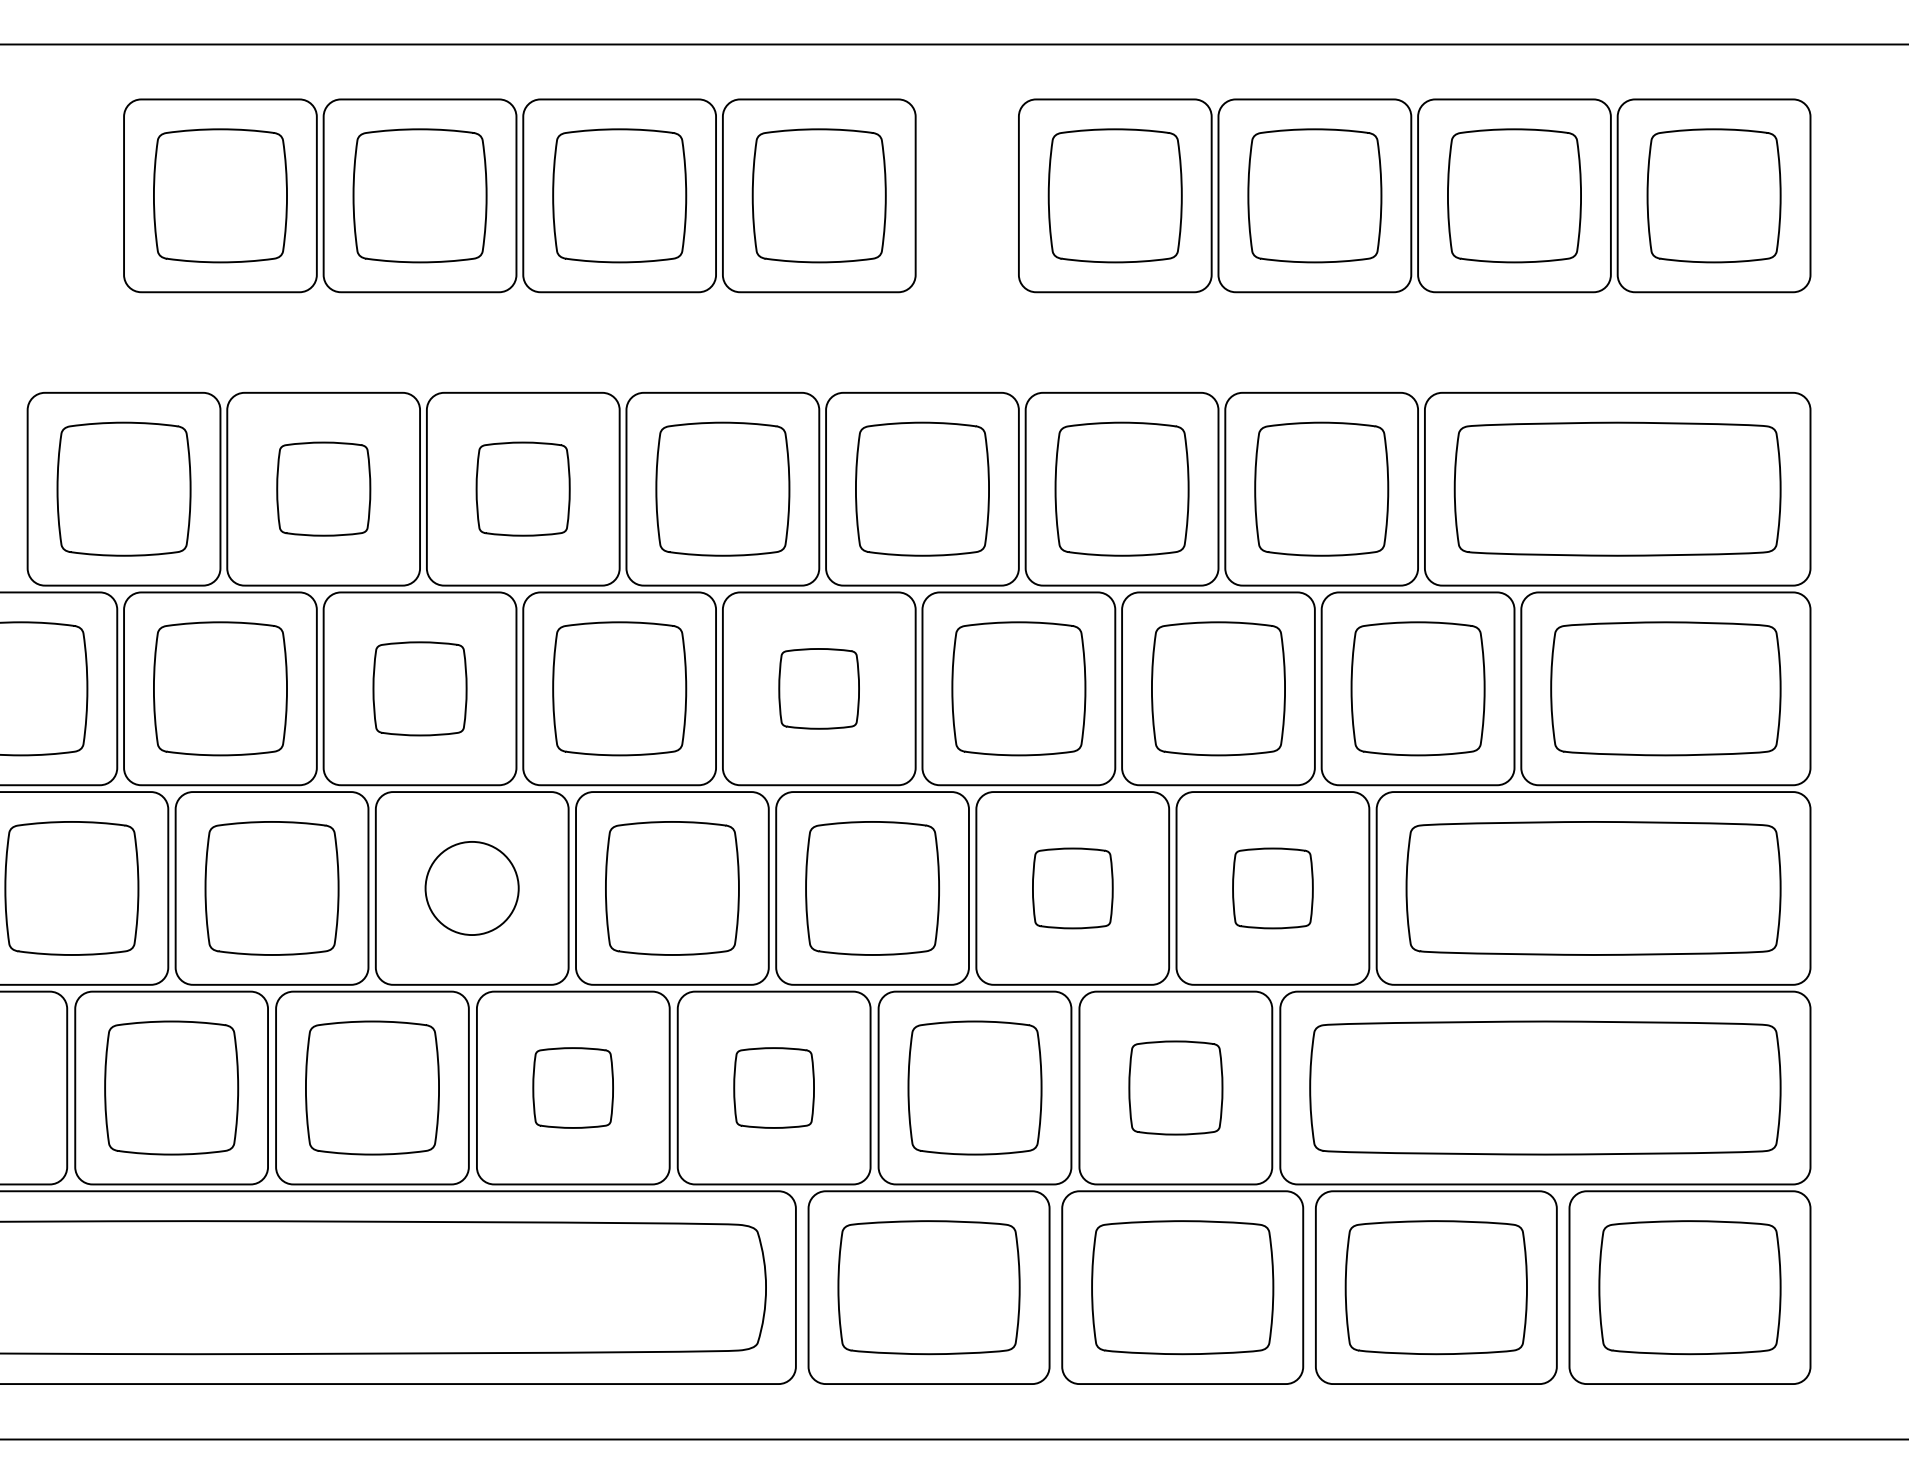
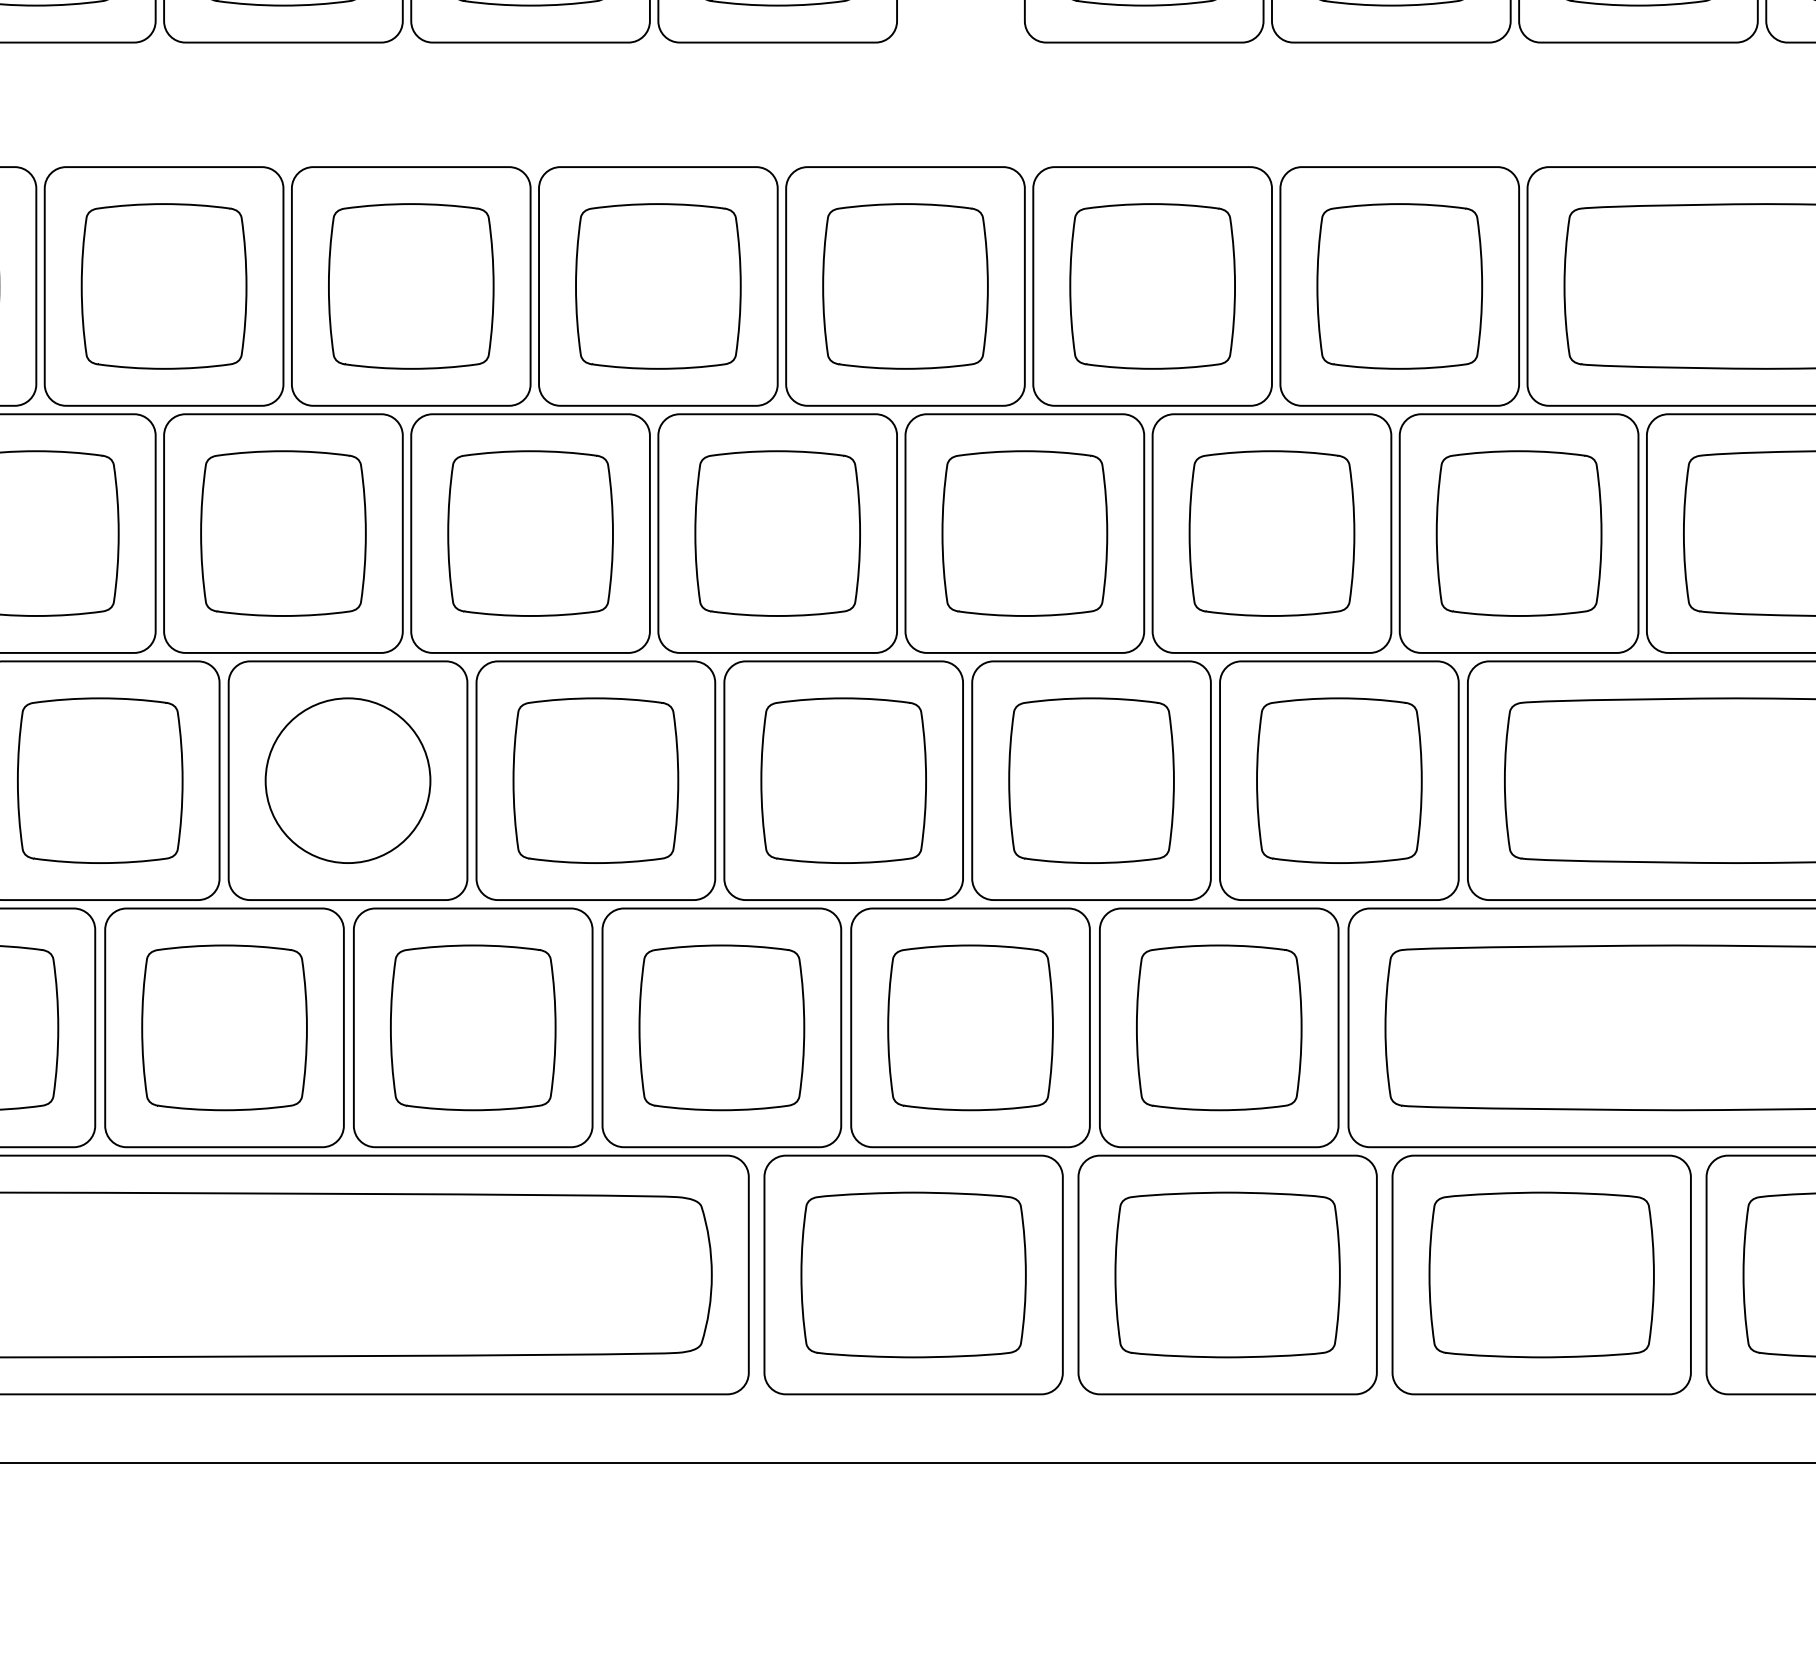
part: (323, 488) -> (163, 285), size x1.43
part: (522, 488) -> (410, 285), size x1.43
part: (419, 688) -> (282, 533), size x1.43
part: (818, 688) -> (776, 533), size x1.67
part: (471, 888) -> (347, 780), size x1.43
part: (1072, 888) -> (1091, 780), size x1.67
part: (1272, 888) -> (1338, 780), size x1.67
part: (572, 1087) -> (472, 1027), size x1.67
part: (773, 1087) -> (721, 1027), size x1.67
part: (1175, 1087) -> (1218, 1027), size x1.43

